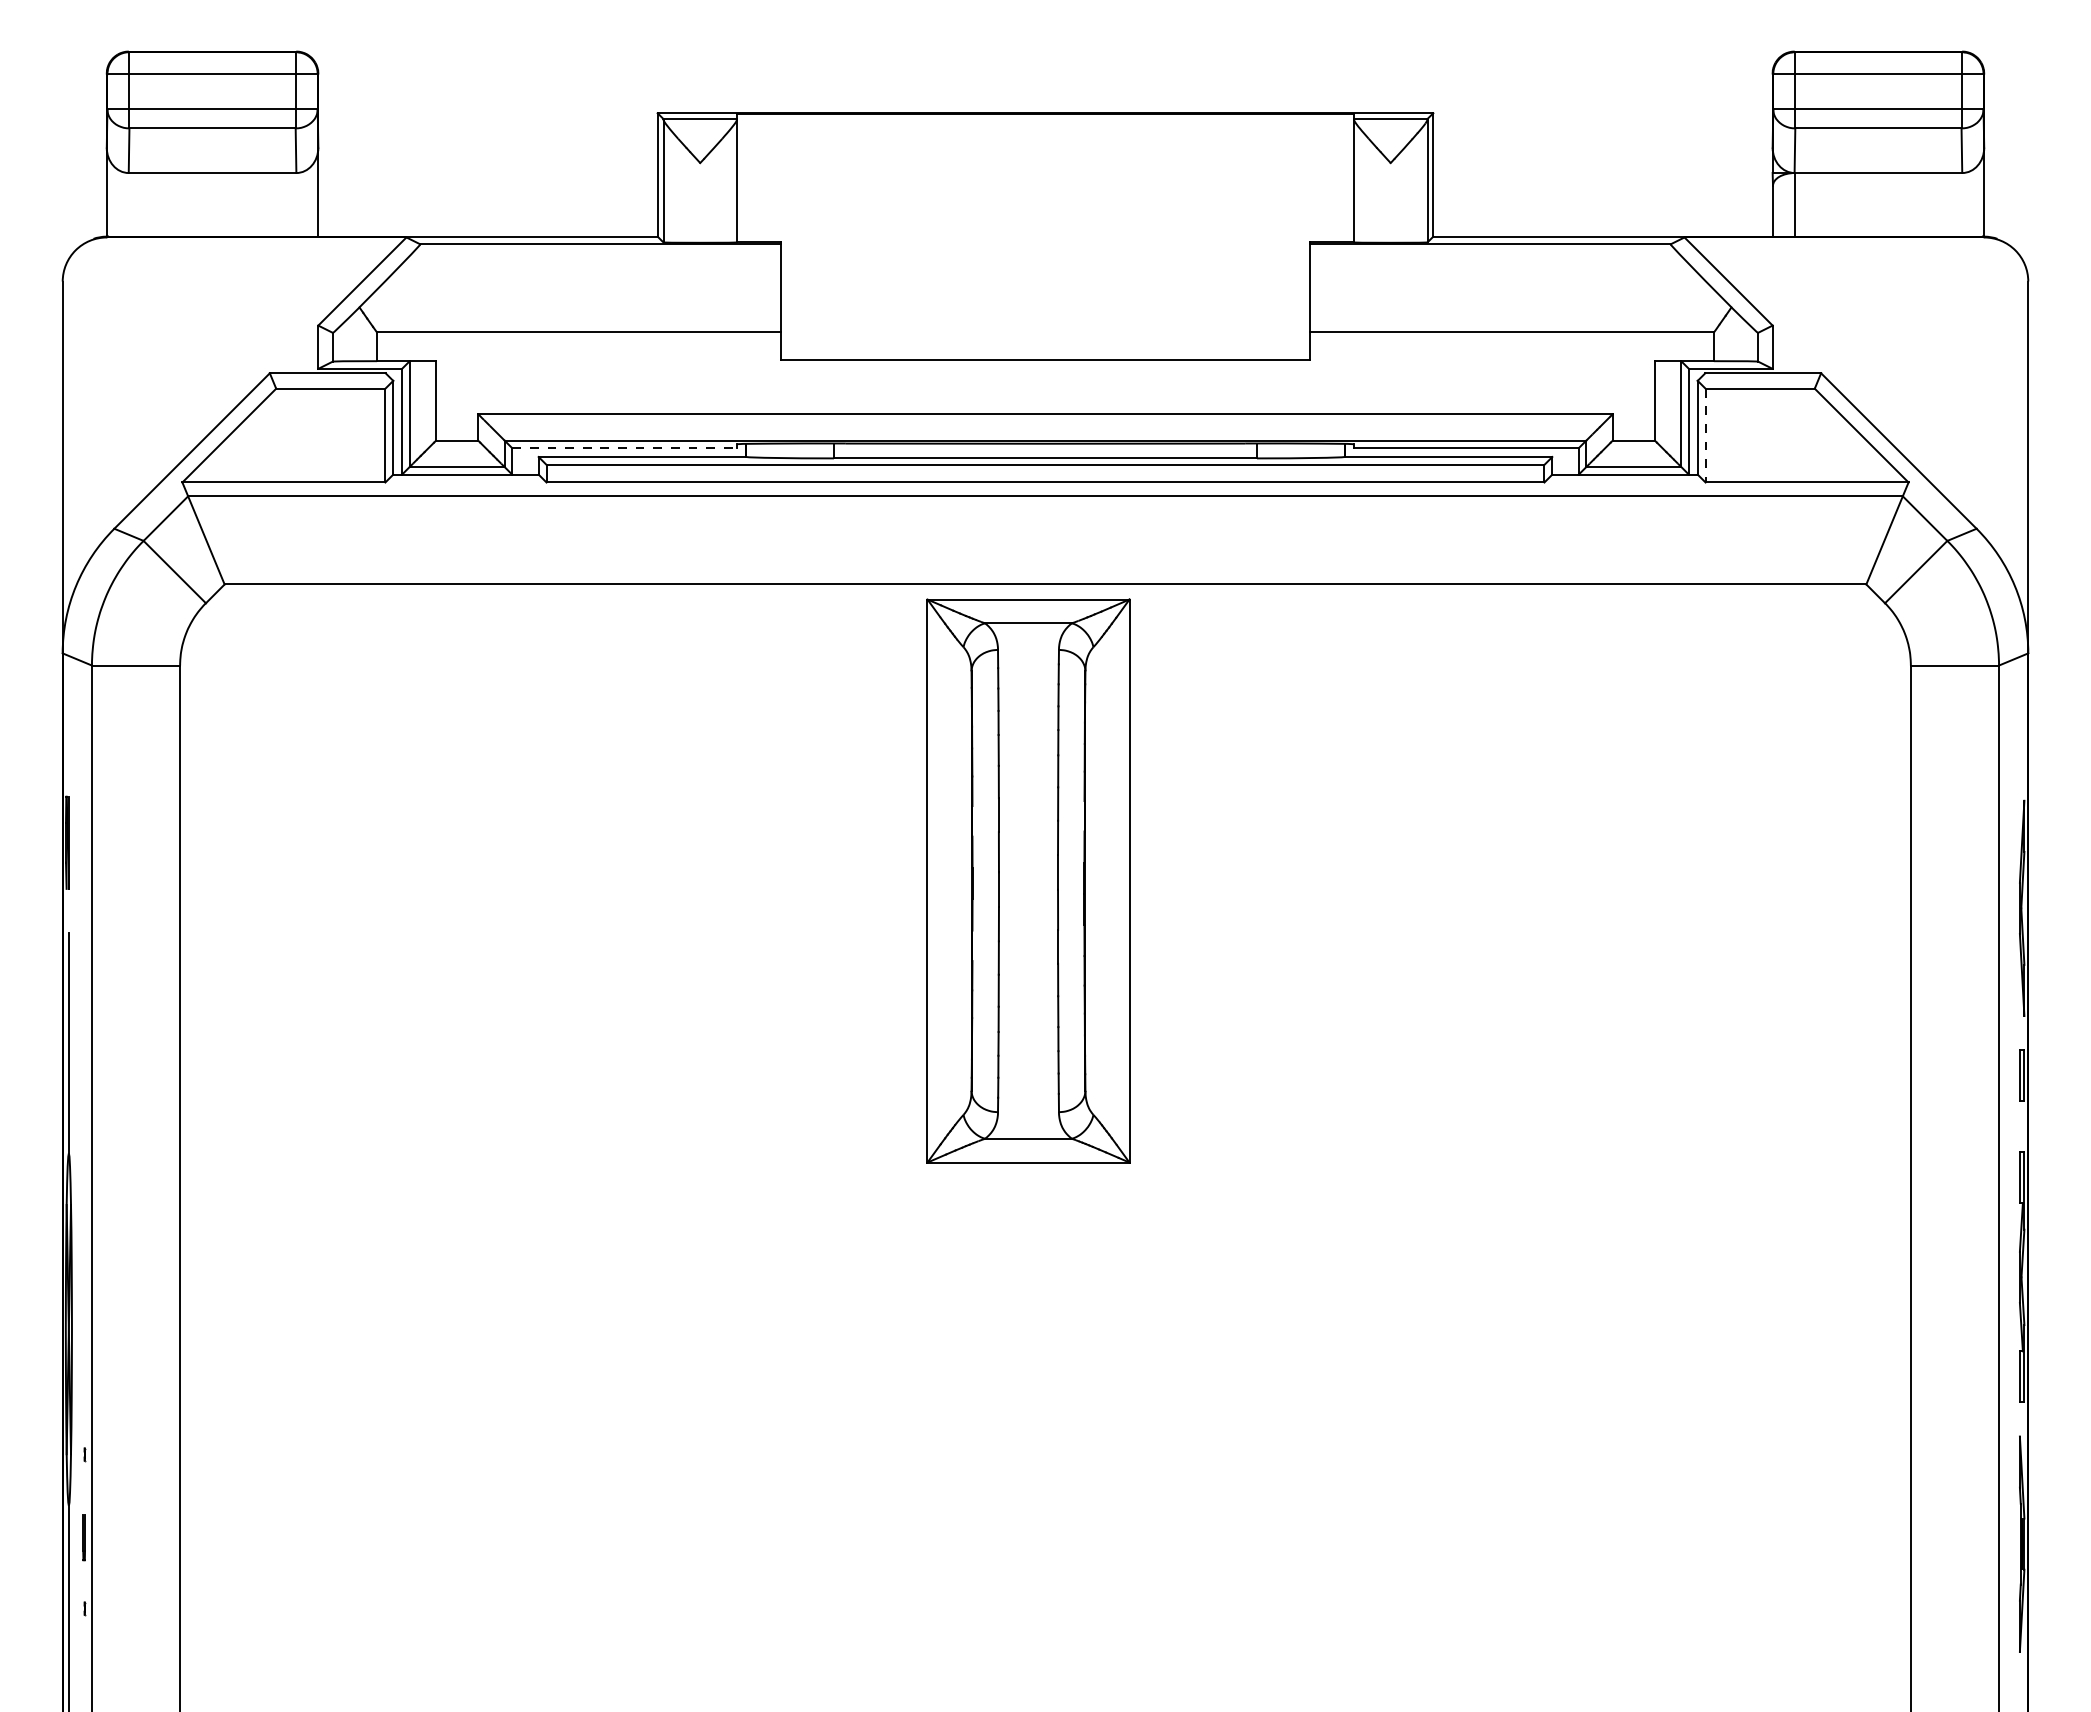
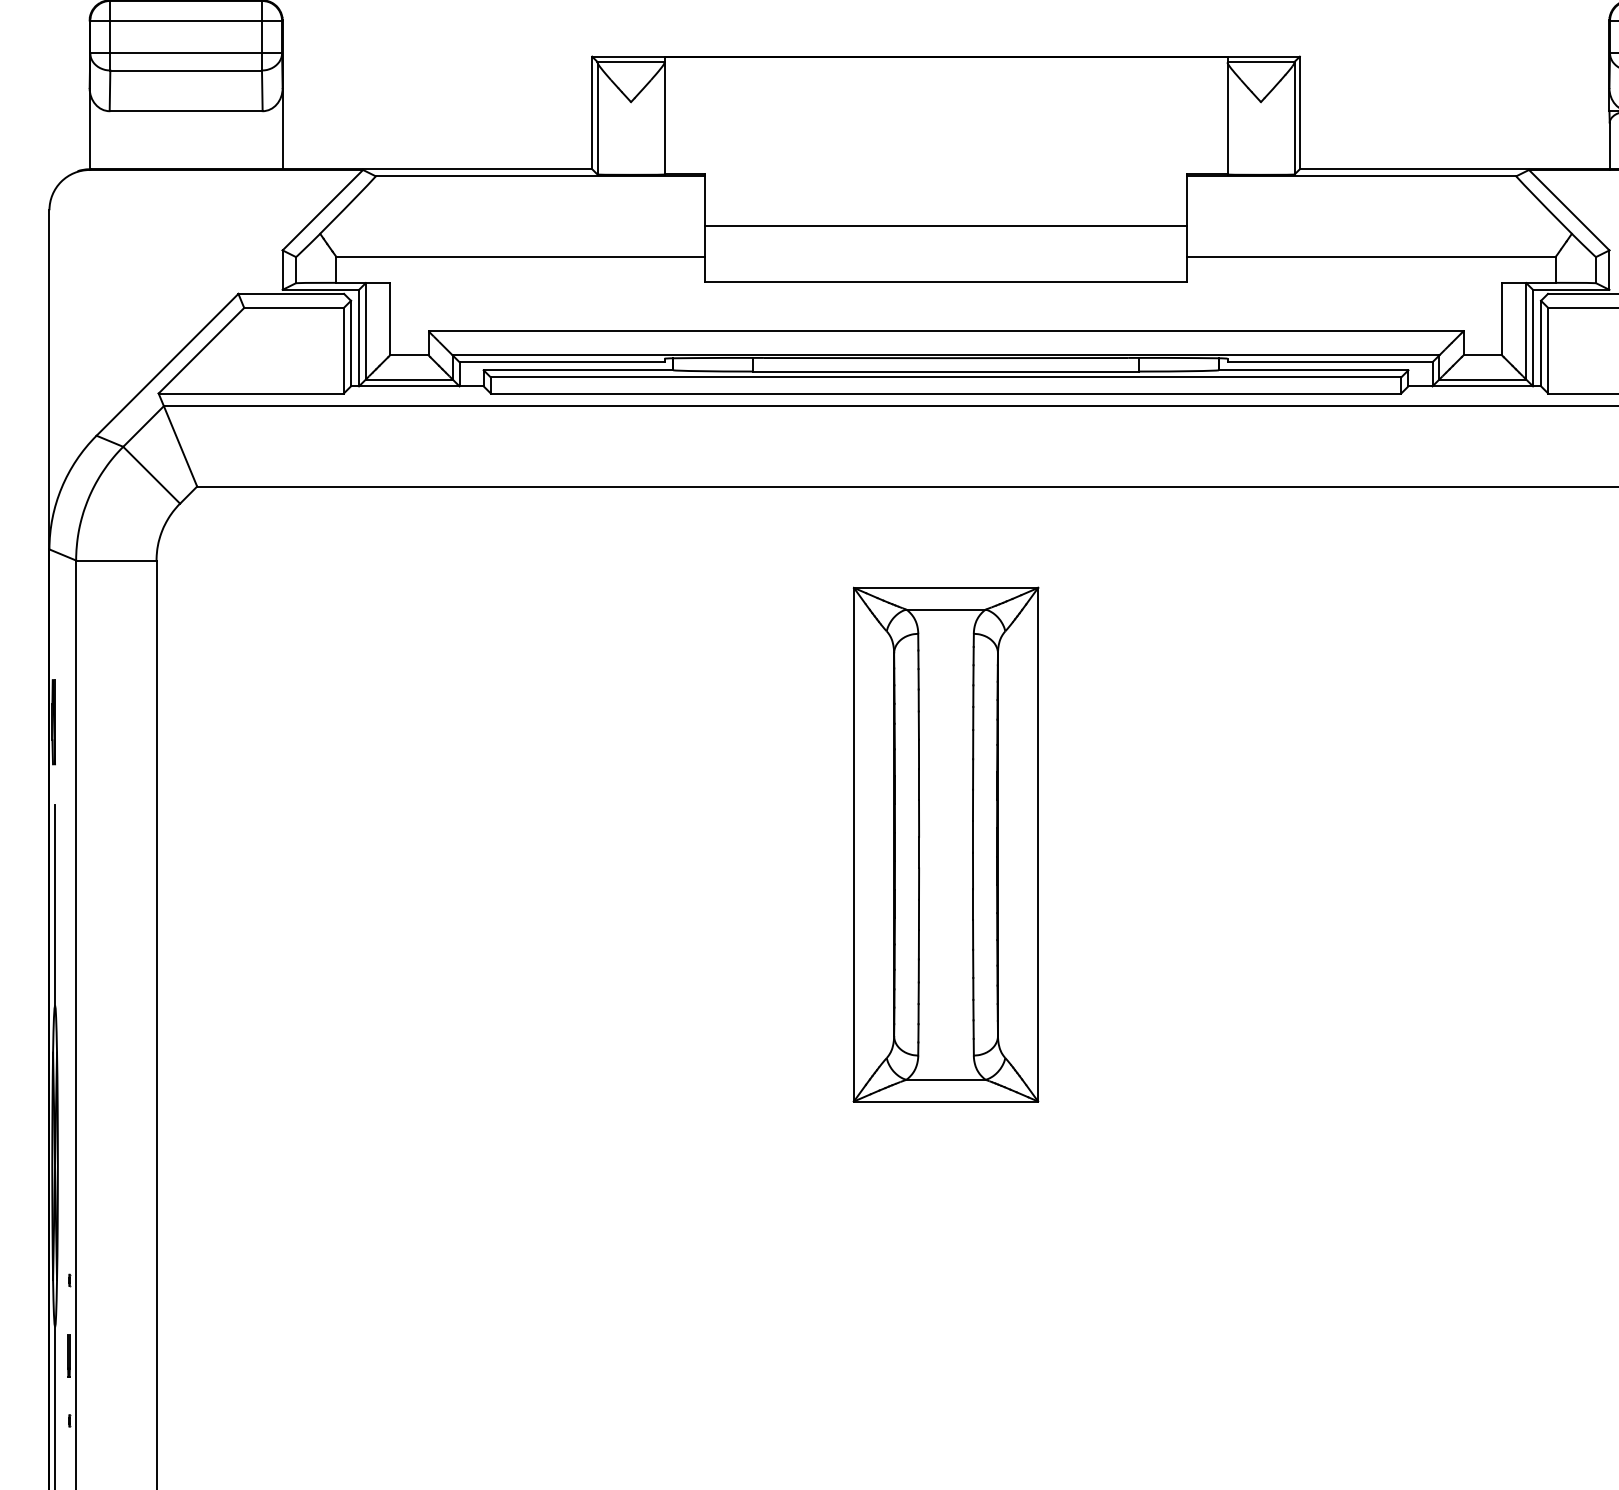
line: (1045, 298) -> (946, 225), added
line: (1705, 435) -> (1548, 350), dashed -> solid
line: (625, 448) -> (562, 362), dashed -> solid
part: (1028, 880) -> (946, 844), moved

